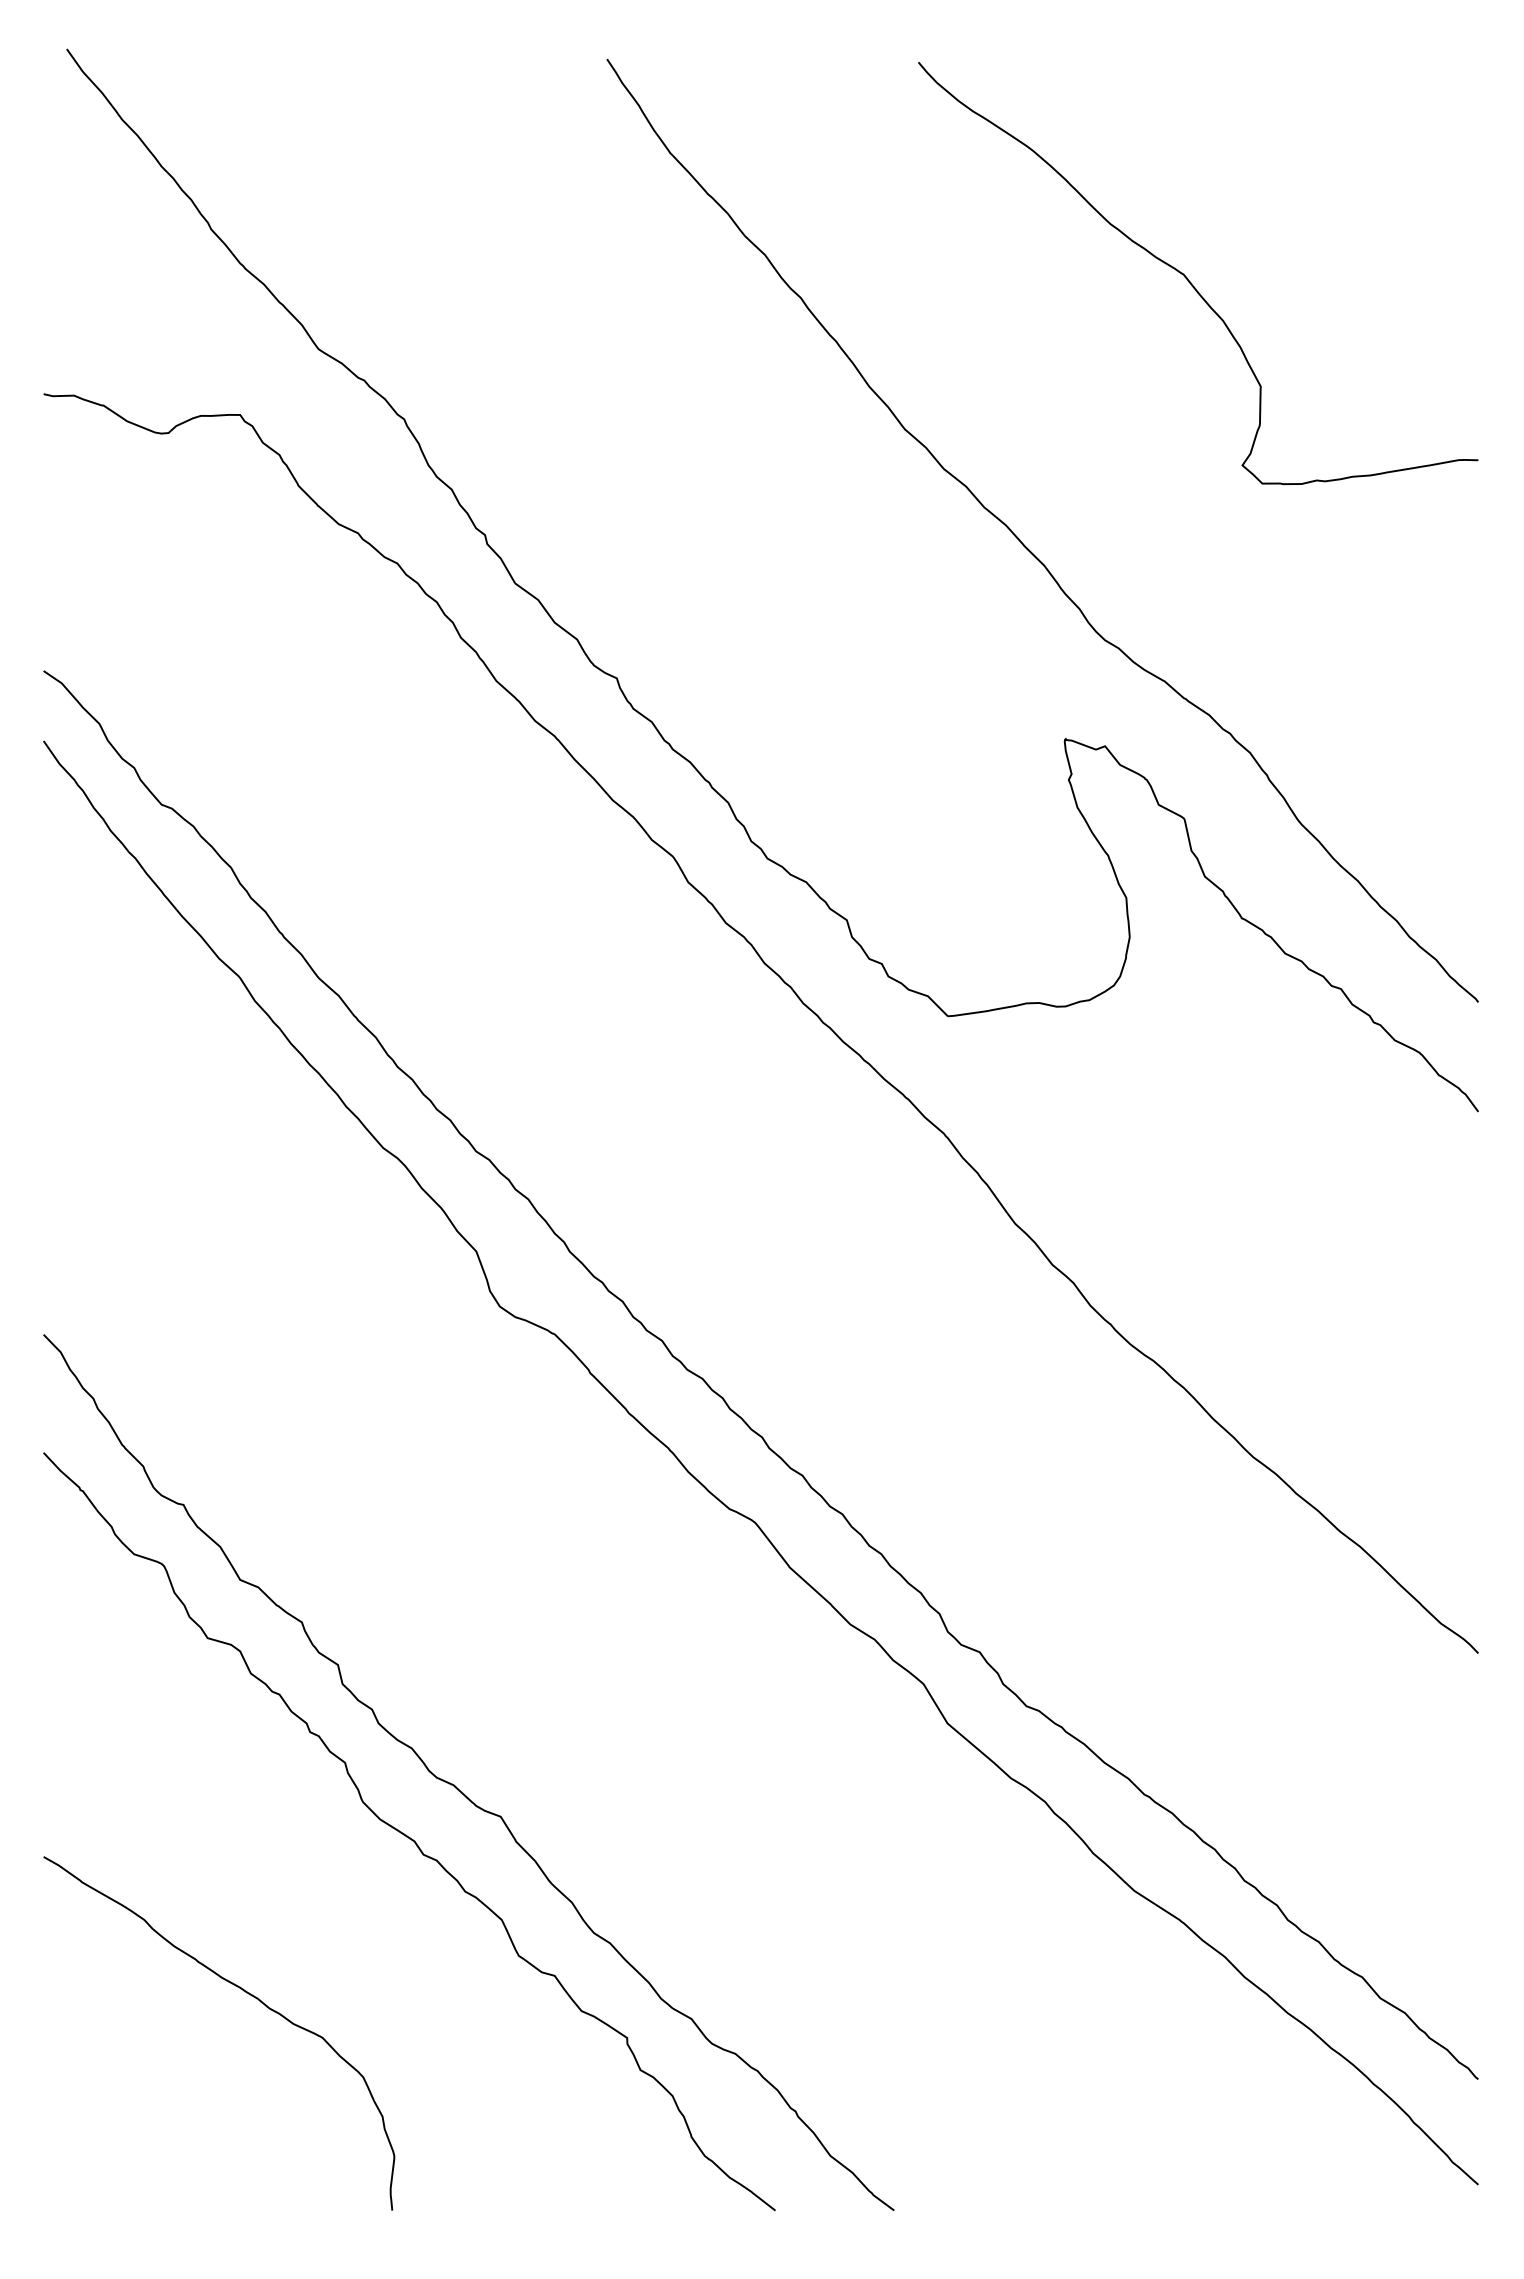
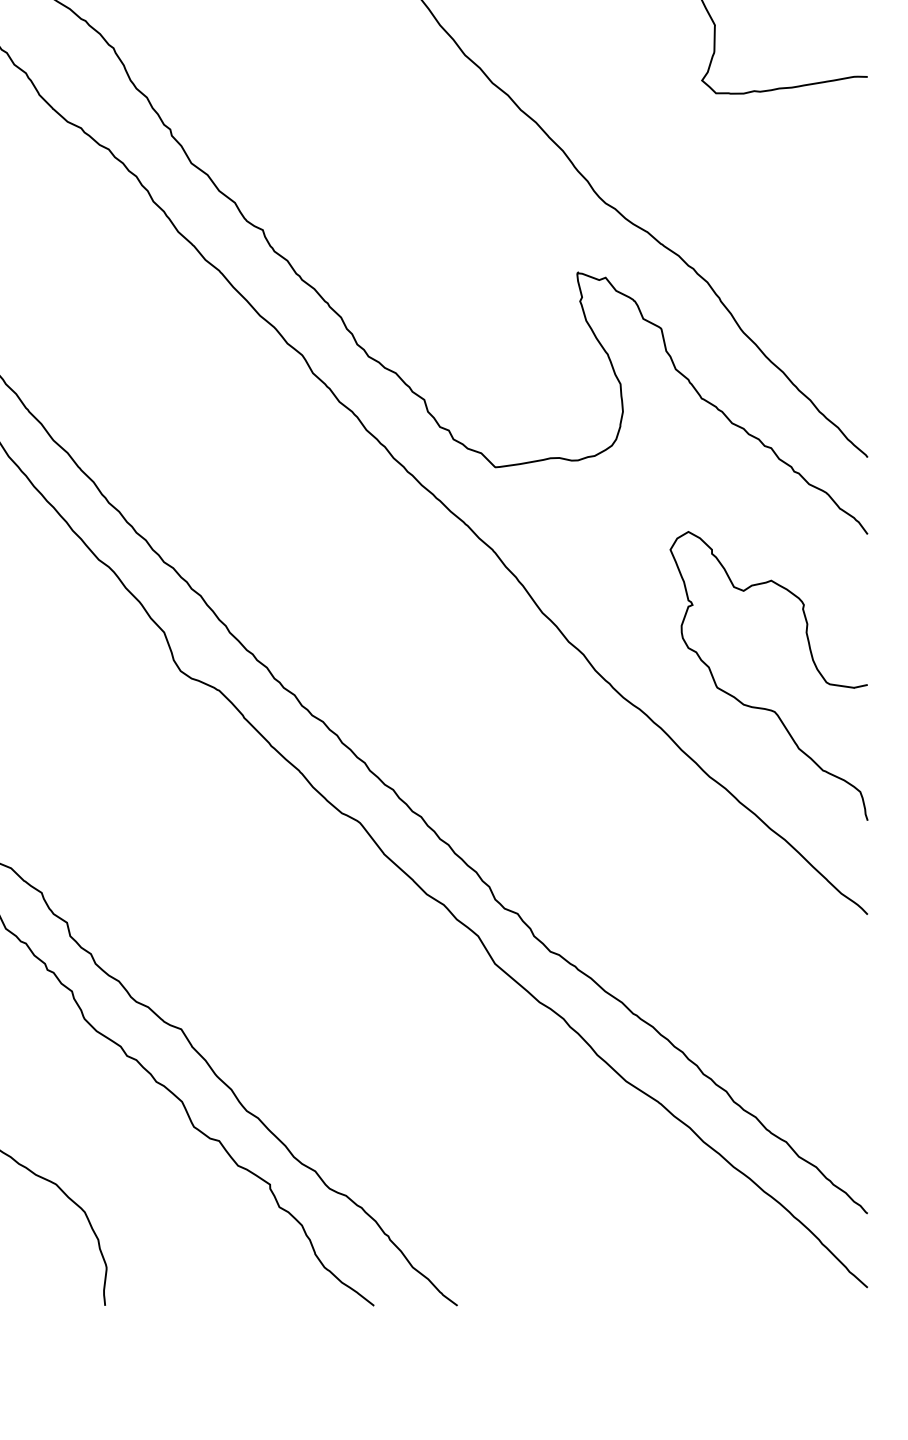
curve: (1332, 1359) -> (765, 708), added

